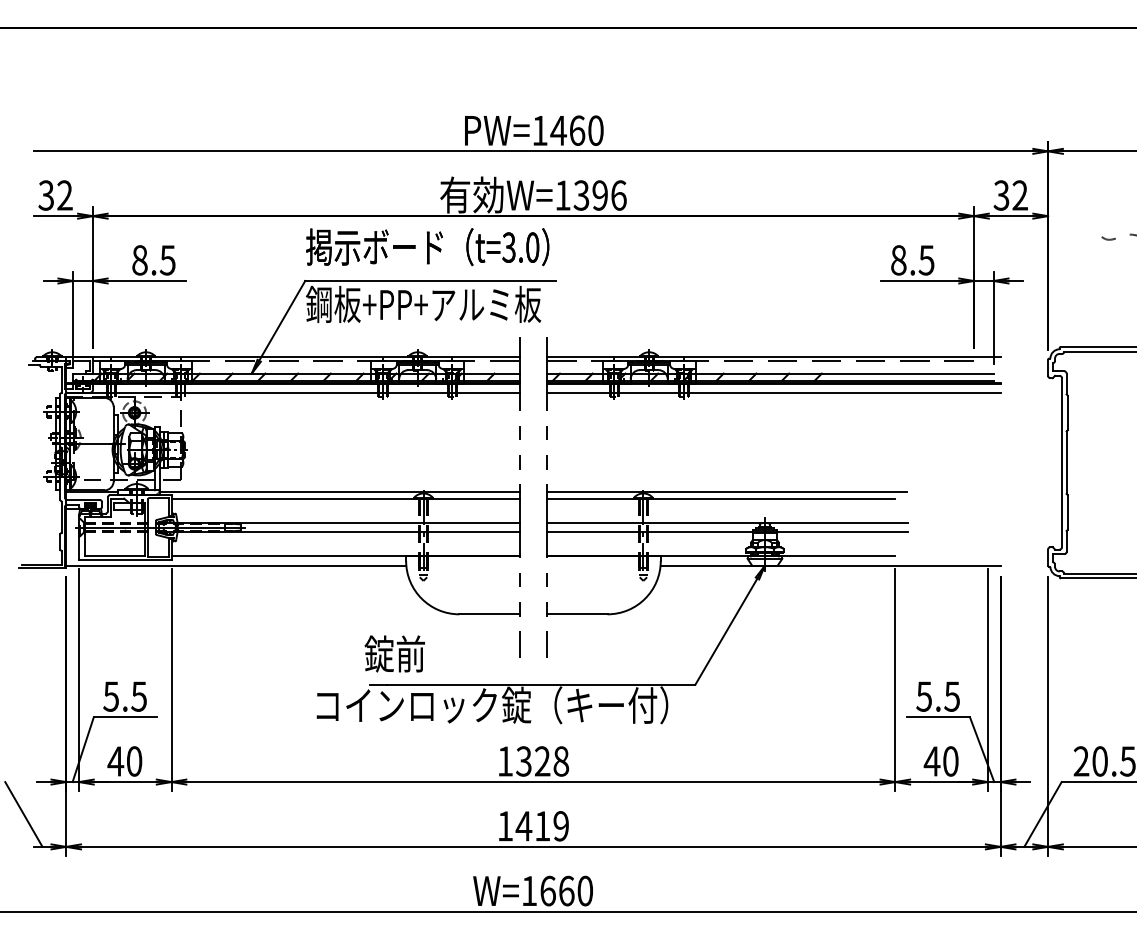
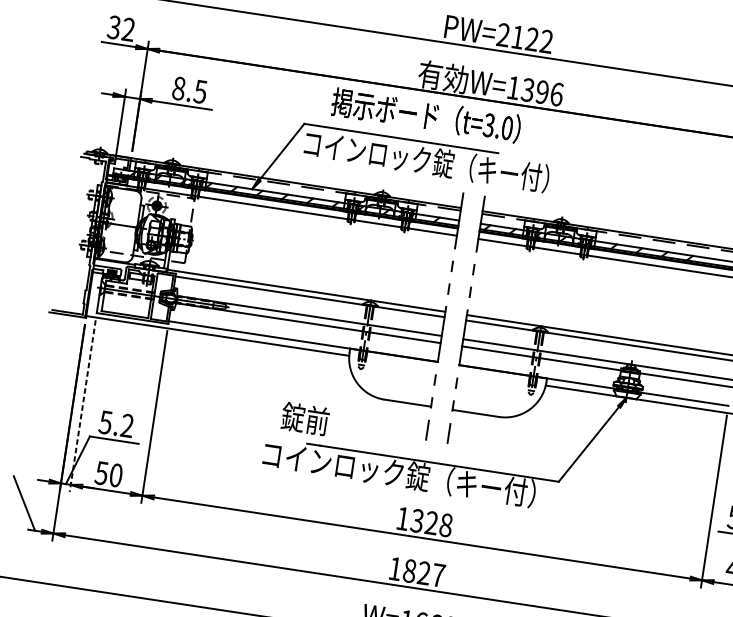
text: (567, 130) -> (524, 38), PW=1460 -> PW=2122
text: (427, 247) -> (426, 115), moved
text: (465, 304) -> (425, 160), 鋼板+PP+アルミ板 -> コインロック錠（キー付）
text: (394, 653) -> (305, 418), moved
line: (78, 680) -> (82, 406), solid -> dashed
text: (138, 696) -> (126, 425), 5.5 -> 5.2
text: (115, 761) -> (101, 473), 40 -> 50
text: (542, 826) -> (424, 573), 1419 -> 1827

